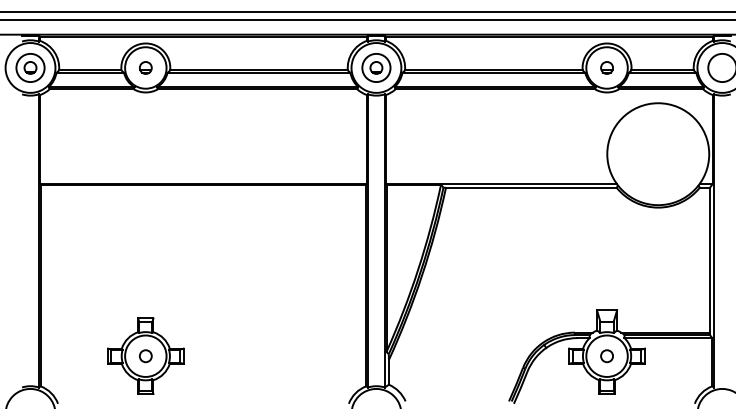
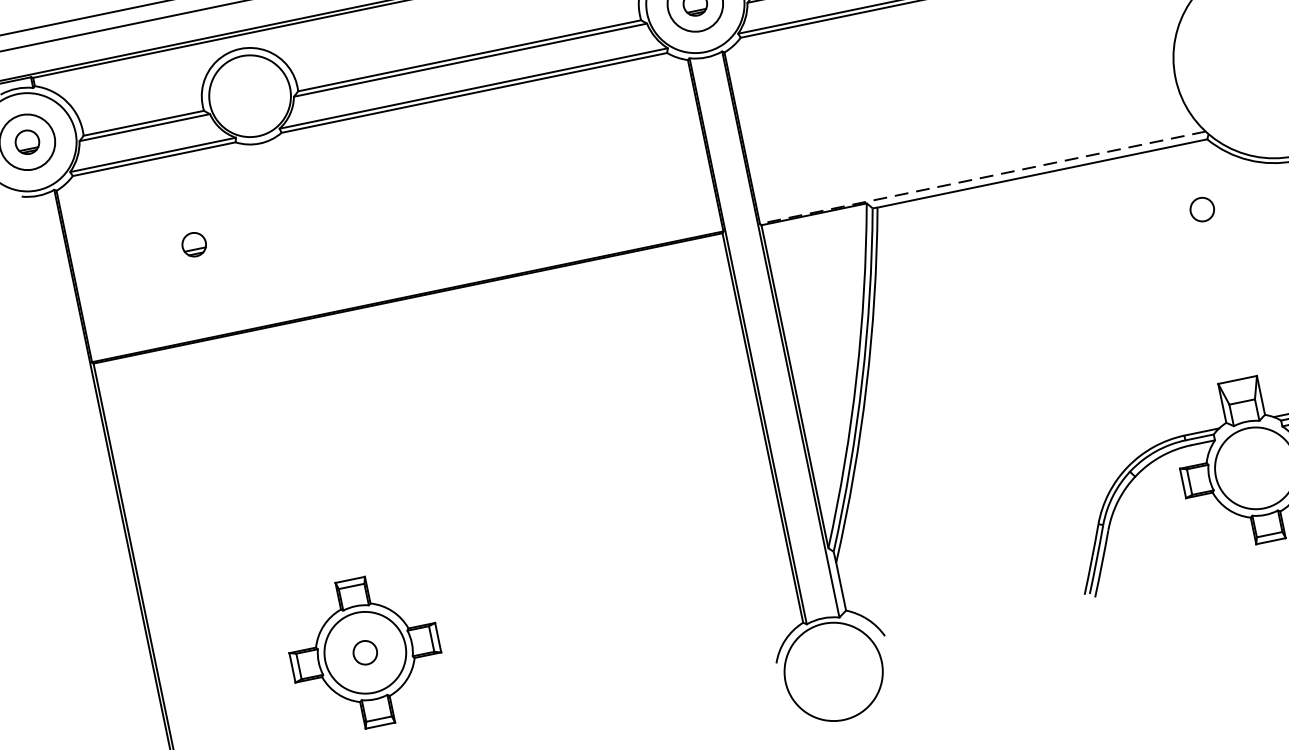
part: (145, 67) -> (193, 243), moved
line: (500, 183) -> (981, 177), solid -> dashed
part: (606, 356) -> (1201, 210), moved

